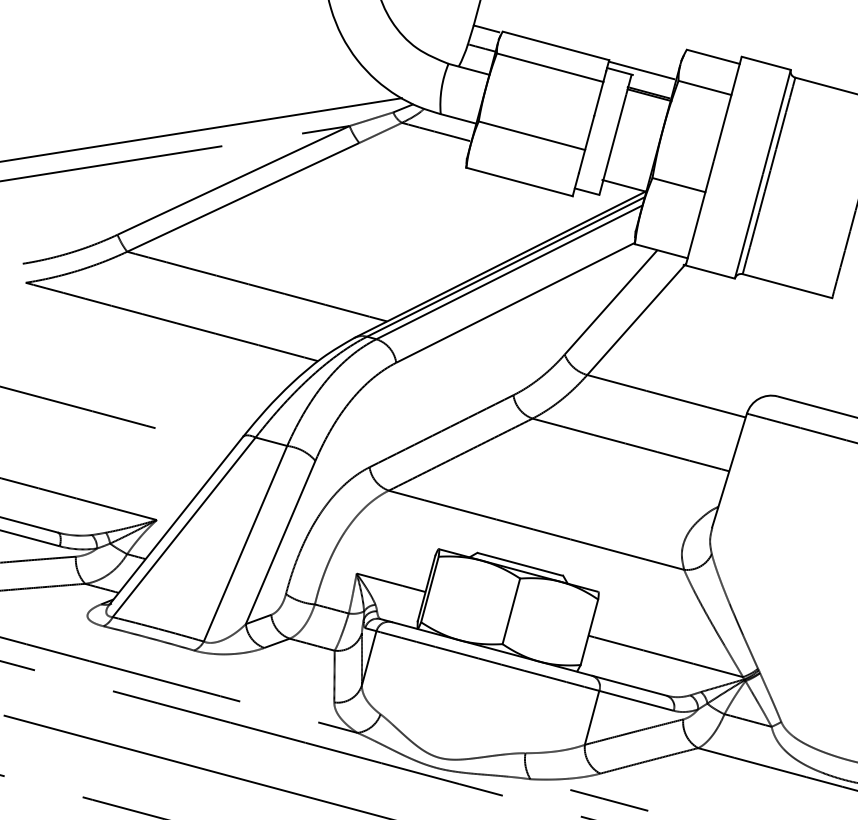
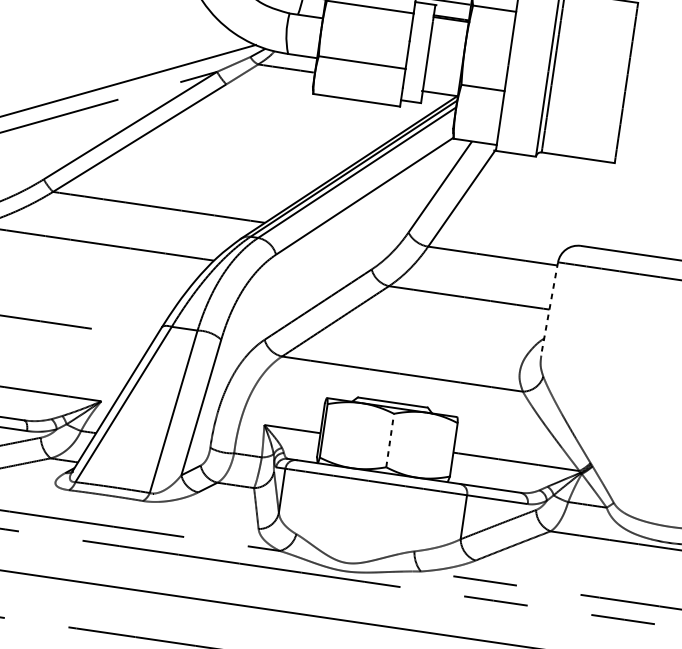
line: (729, 470) -> (549, 308), solid -> dashed
line: (511, 611) -> (390, 440), solid -> dashed

